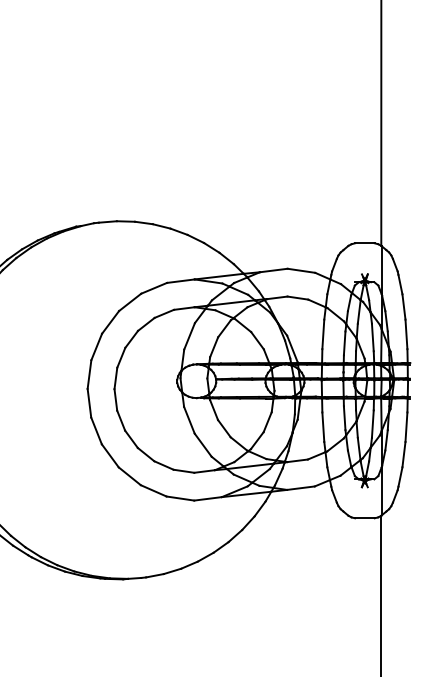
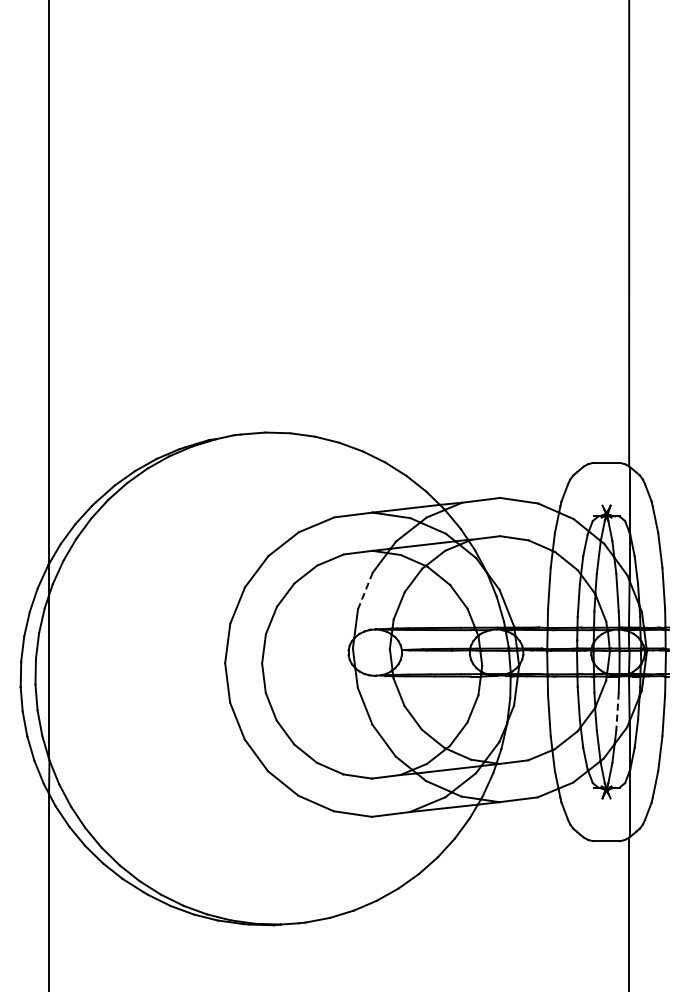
line: (189, 336) -> (365, 590), solid -> dashed
line: (372, 424) -> (617, 711), solid -> dashed

